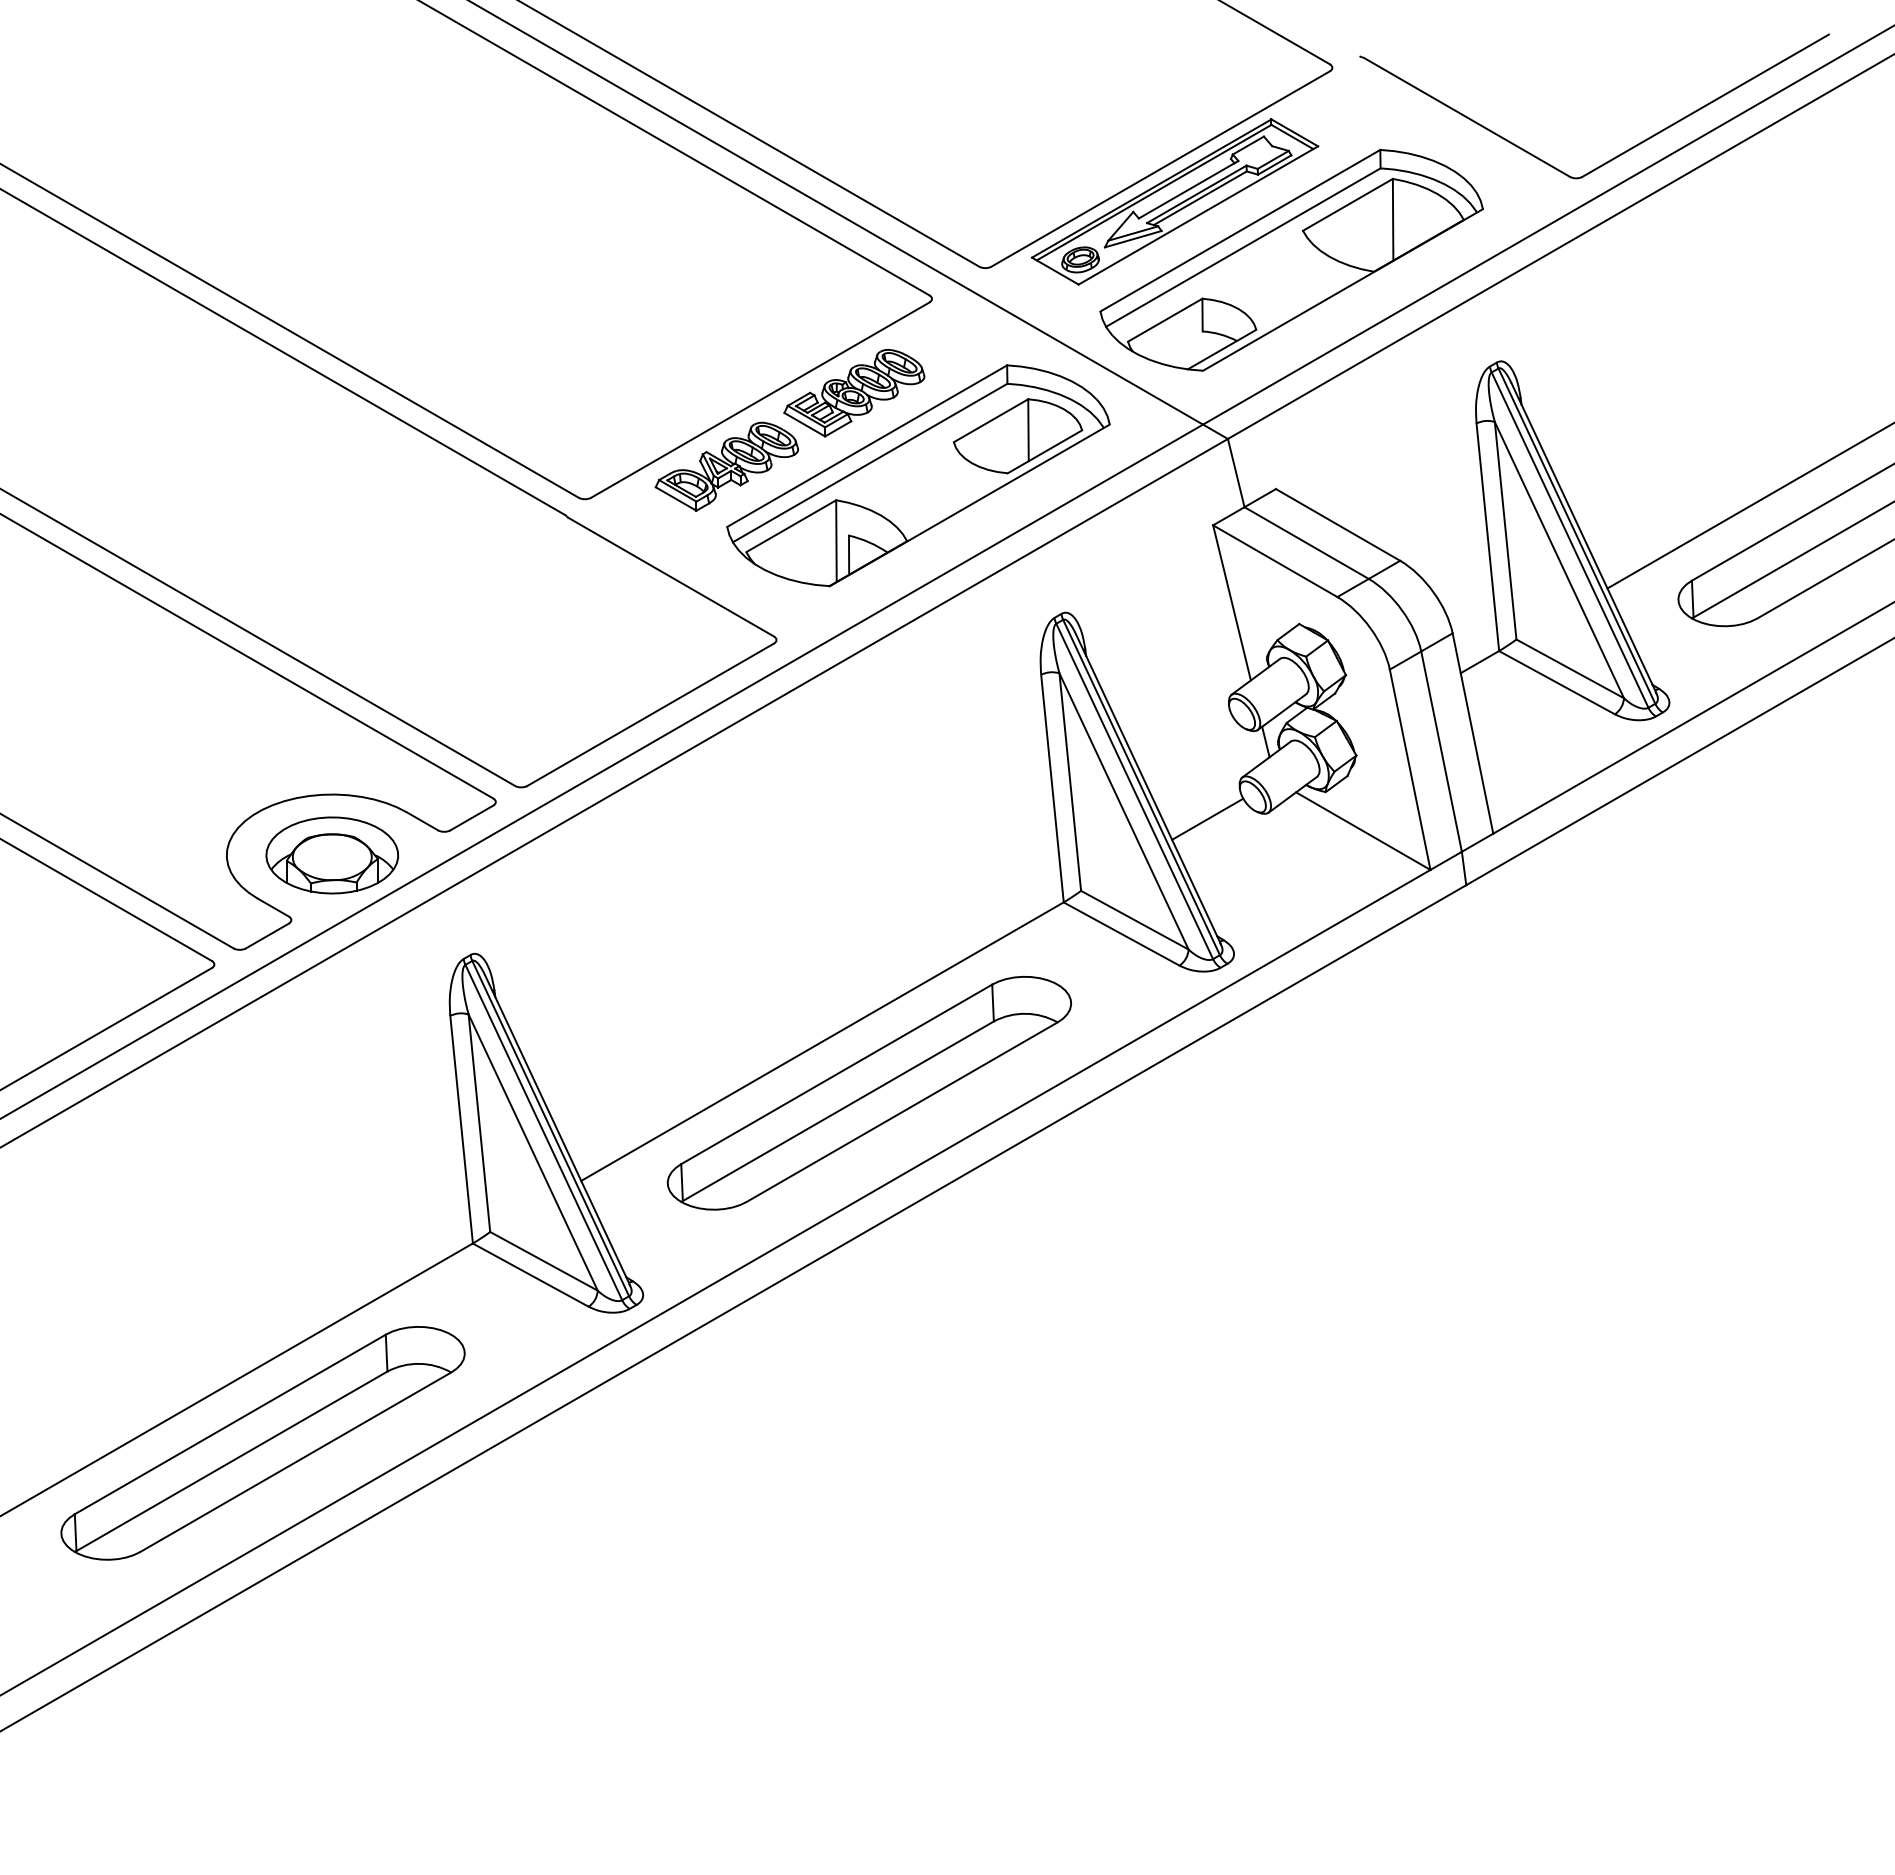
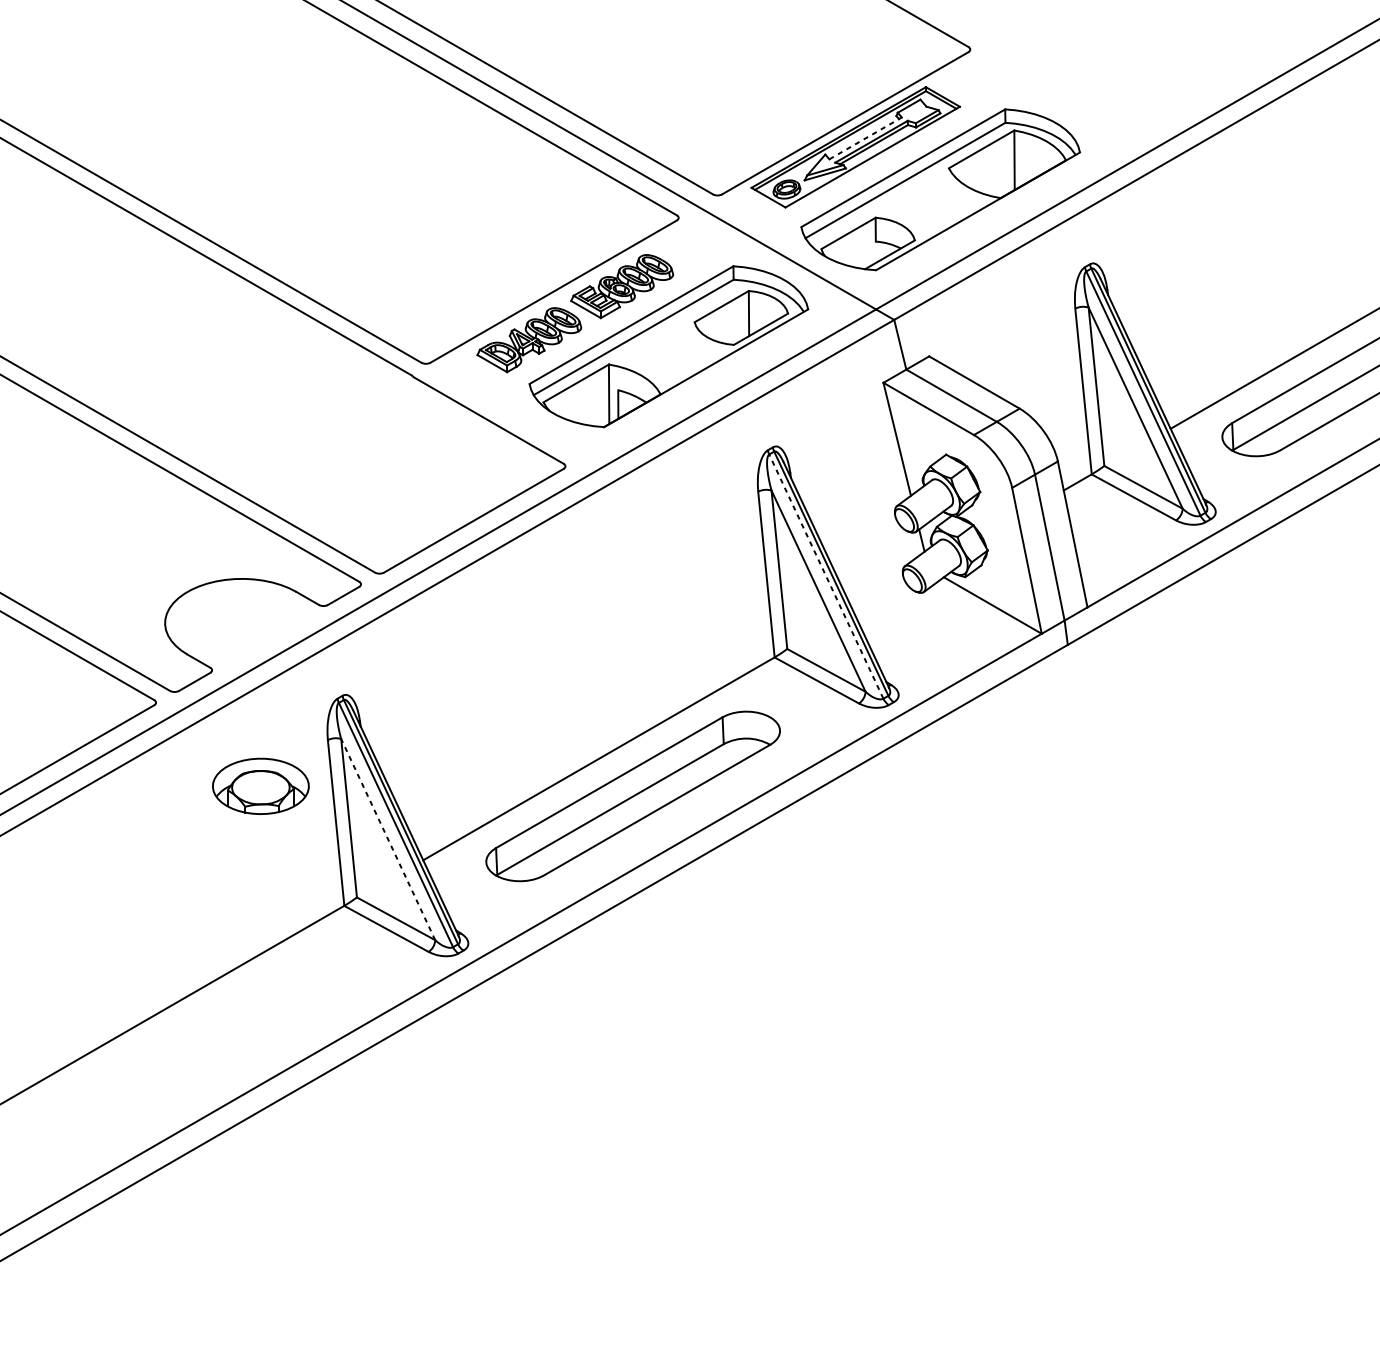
part: (1620, 153) -> (1180, 112), removed
line: (1189, 189) -> (866, 138), solid -> dashed
line: (1134, 791) -> (826, 576), solid -> dashed
line: (1207, 818) -> (879, 596), removed
part: (332, 855) -> (261, 786), moved
line: (532, 1152) -> (387, 839), solid -> dashed
part: (262, 1443) -> (191, 1051), removed

